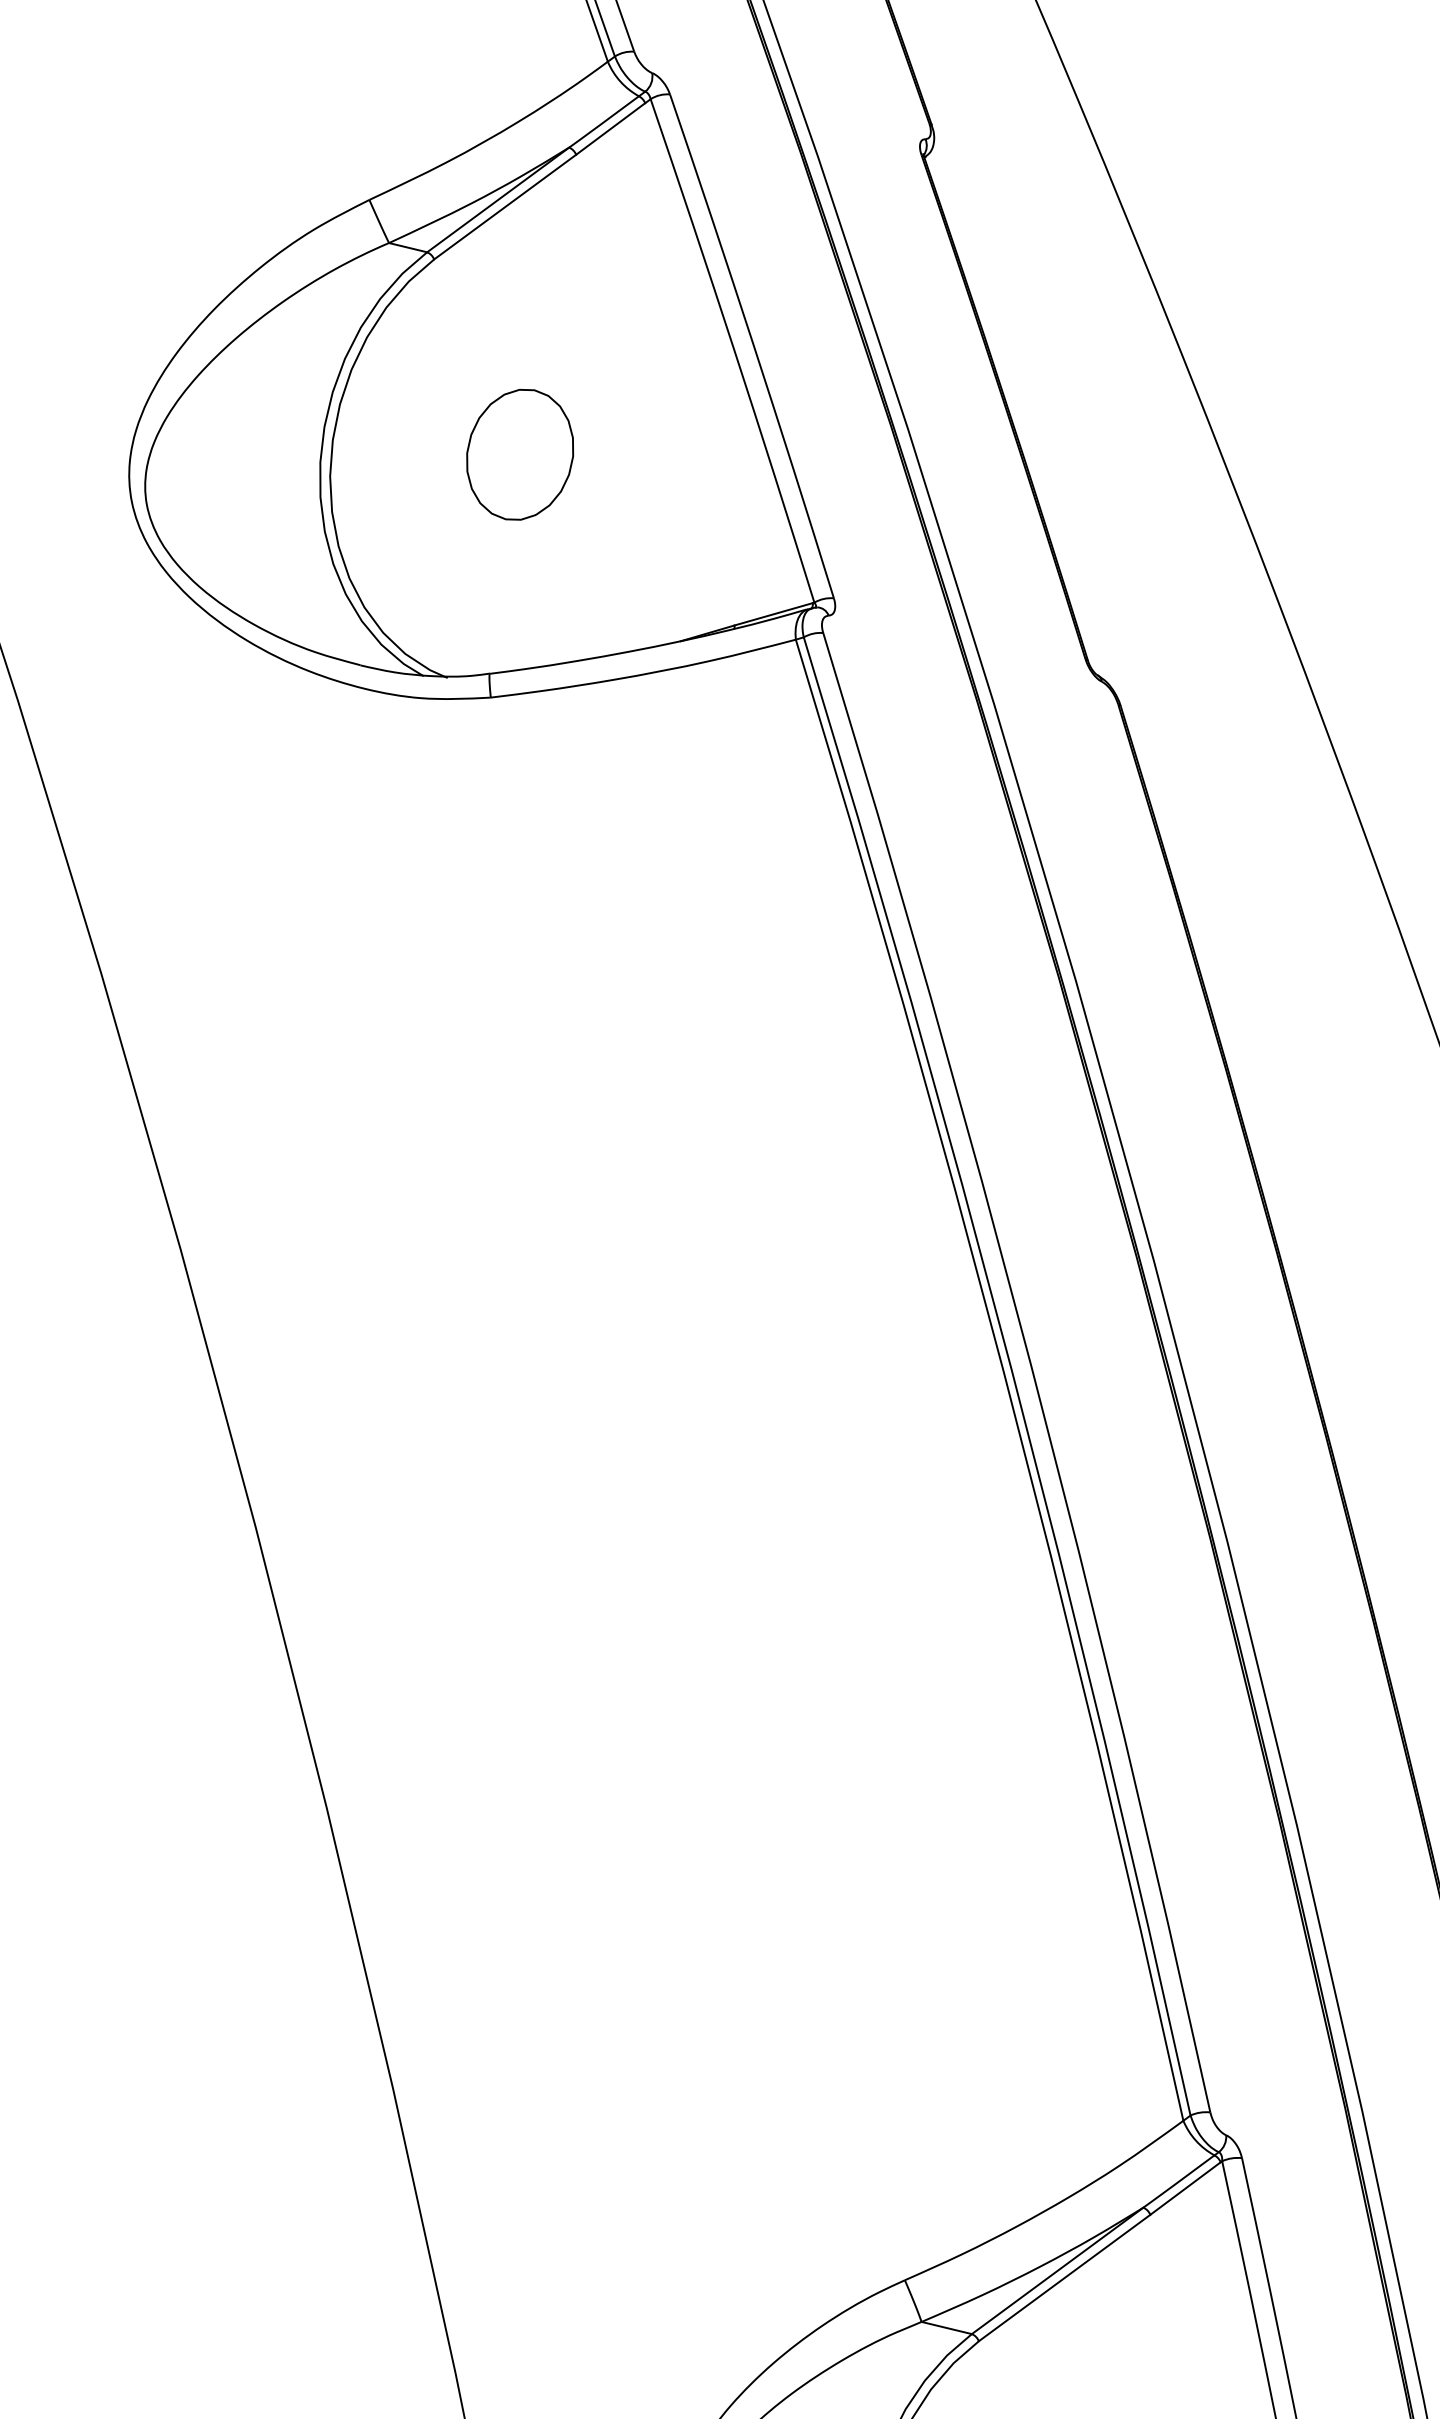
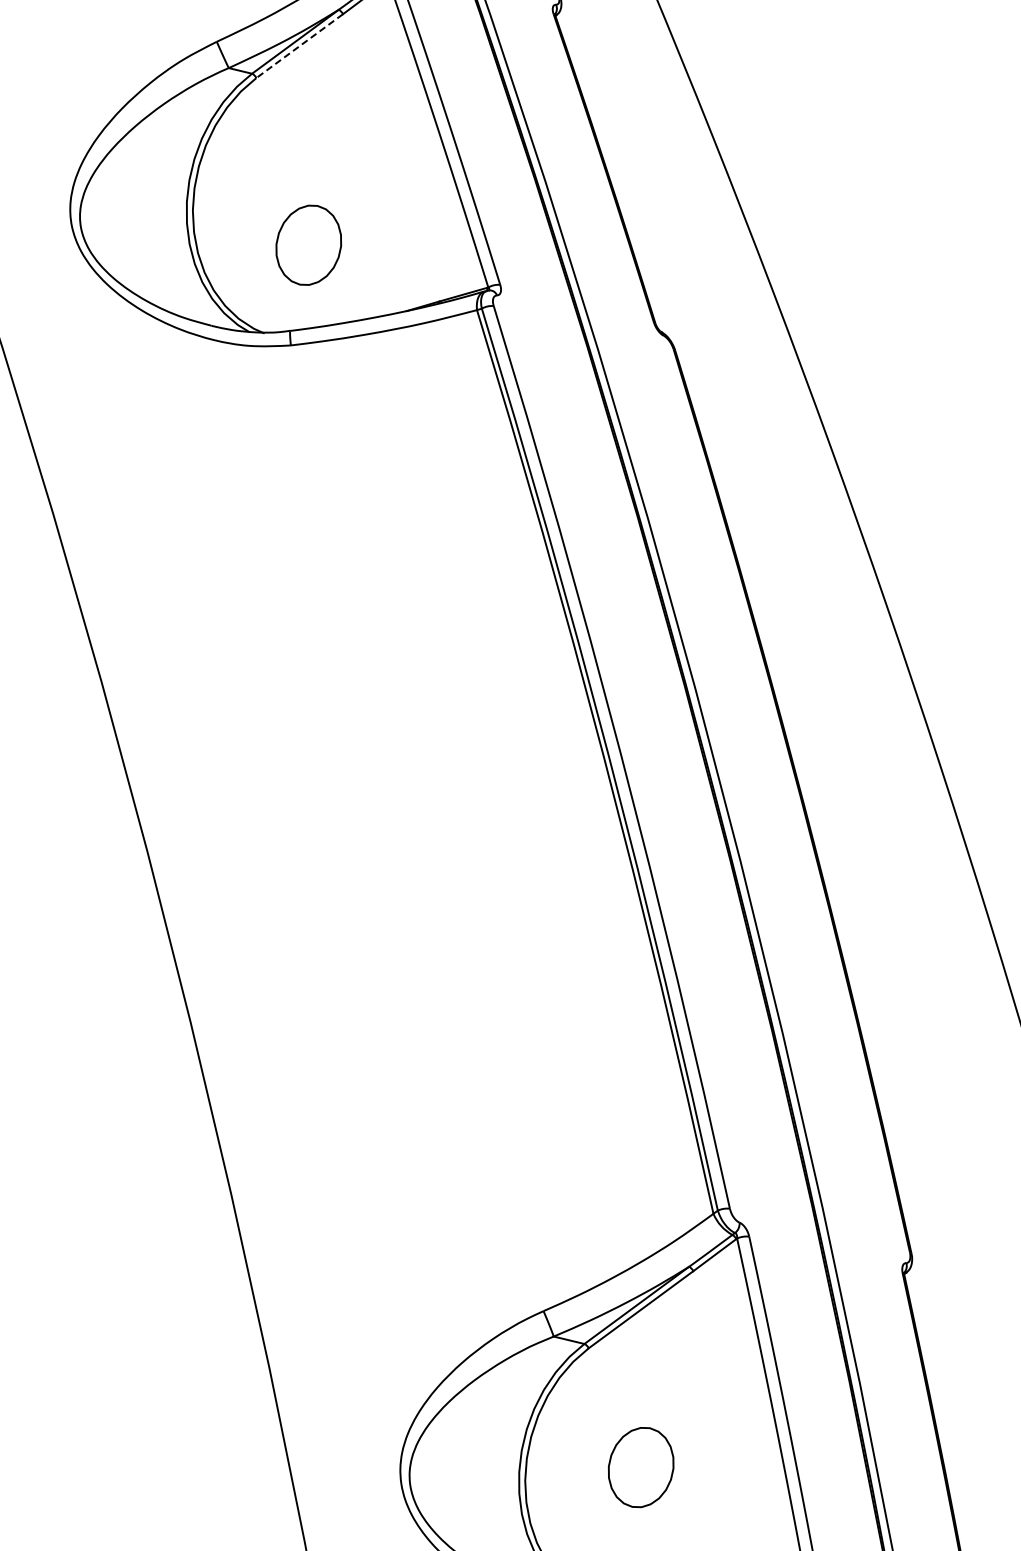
line: (504, 207) -> (299, 46), solid -> dashed
part: (519, 453) -> (308, 244), moved

